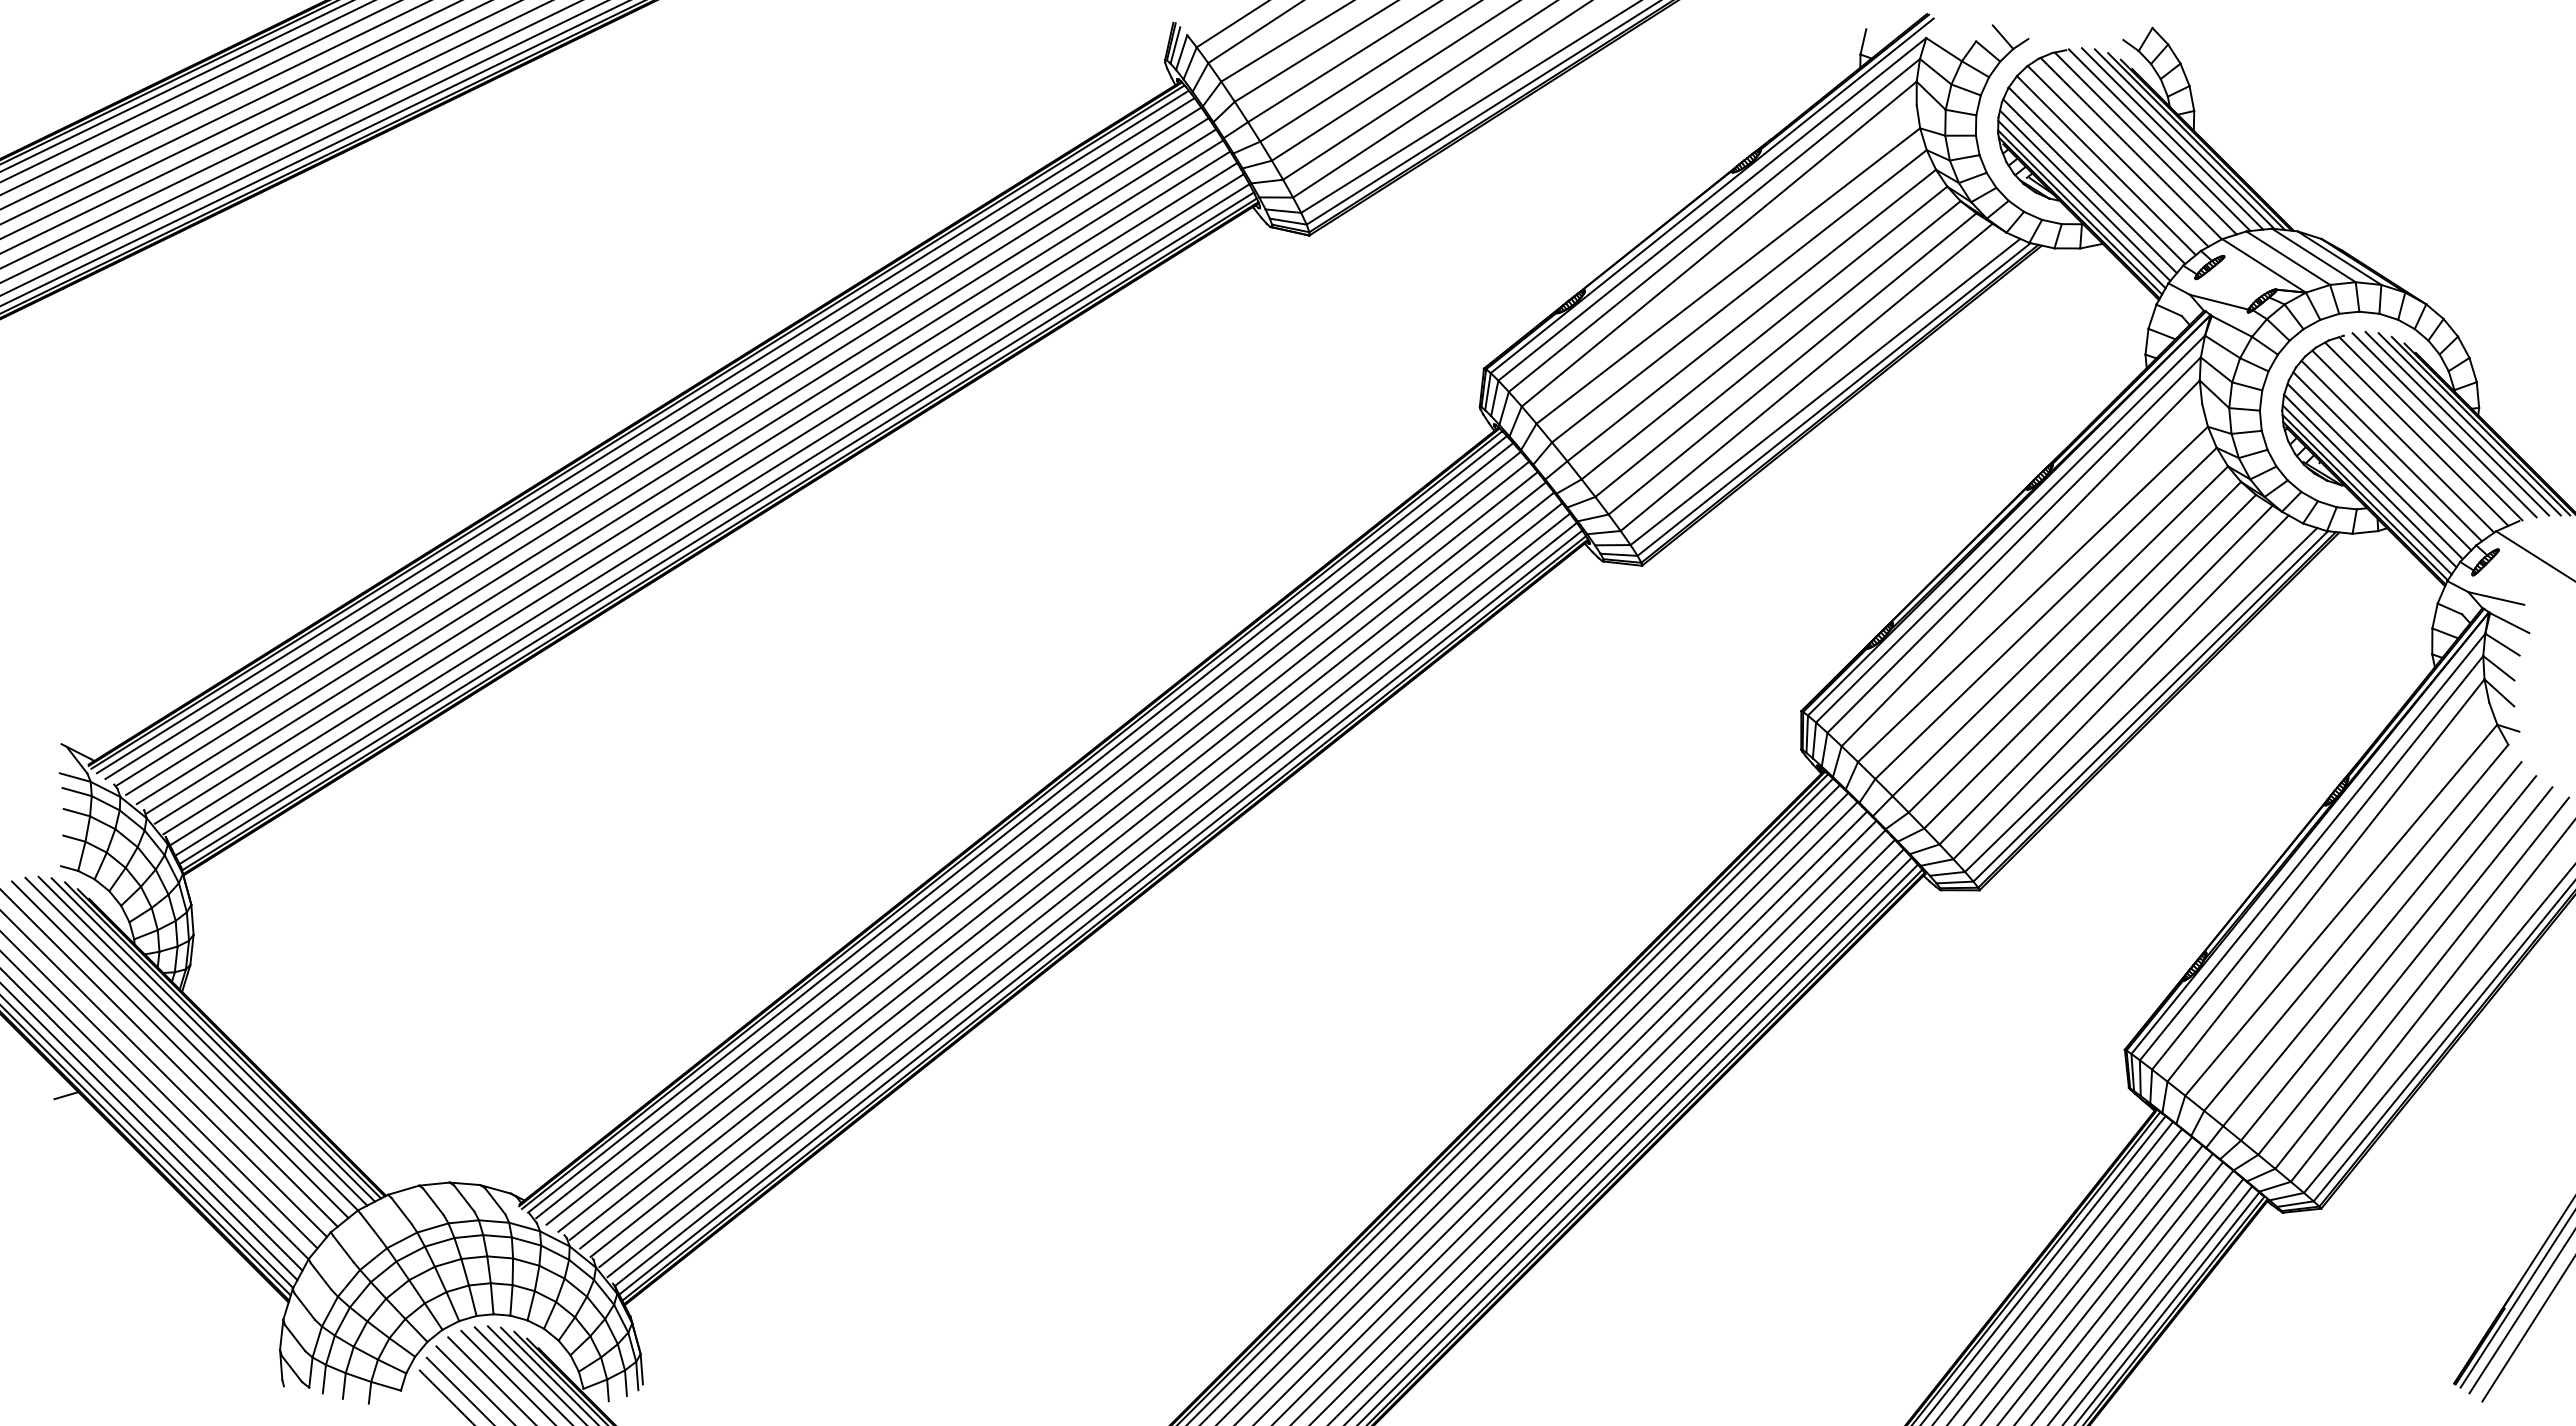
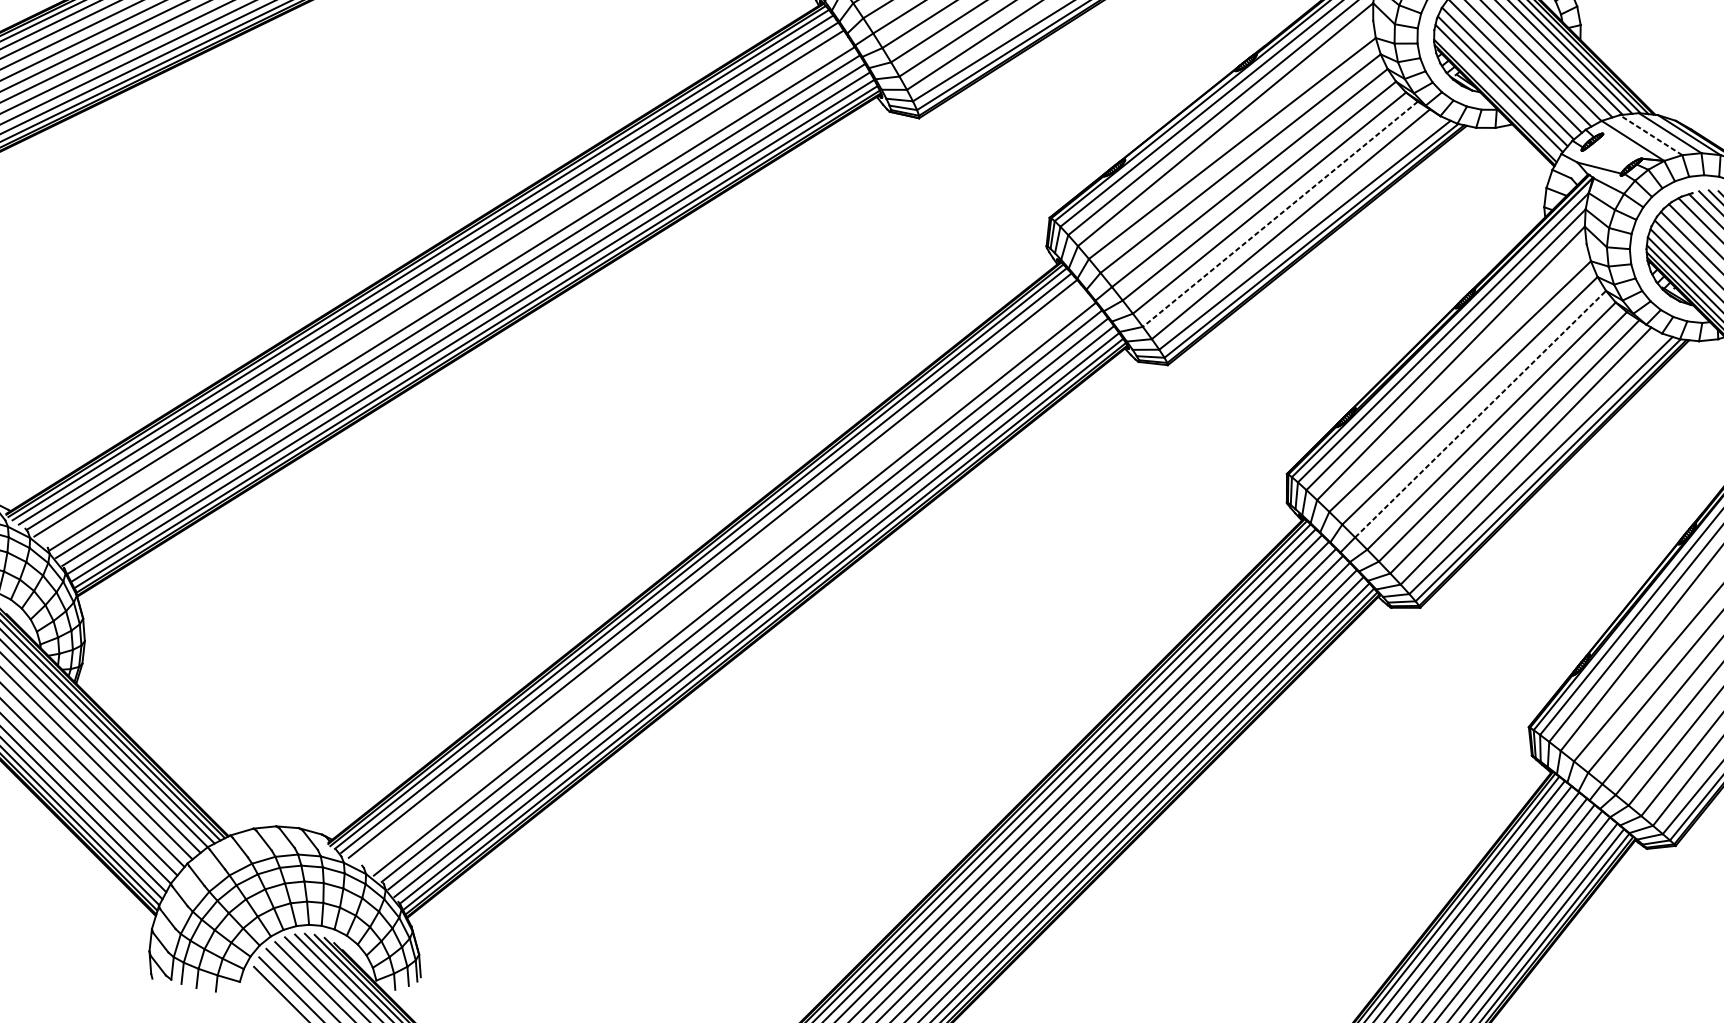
line: (2081, 204) -> (1496, 95), removed
line: (2288, 258) -> (1651, 135), solid -> dashed
line: (1792, 363) -> (1280, 213), solid -> dashed
line: (676, 466) -> (445, 290), removed
line: (2060, 630) -> (1480, 413), solid -> dashed
line: (1043, 846) -> (720, 575), removed
line: (1053, 855) -> (727, 581), removed

